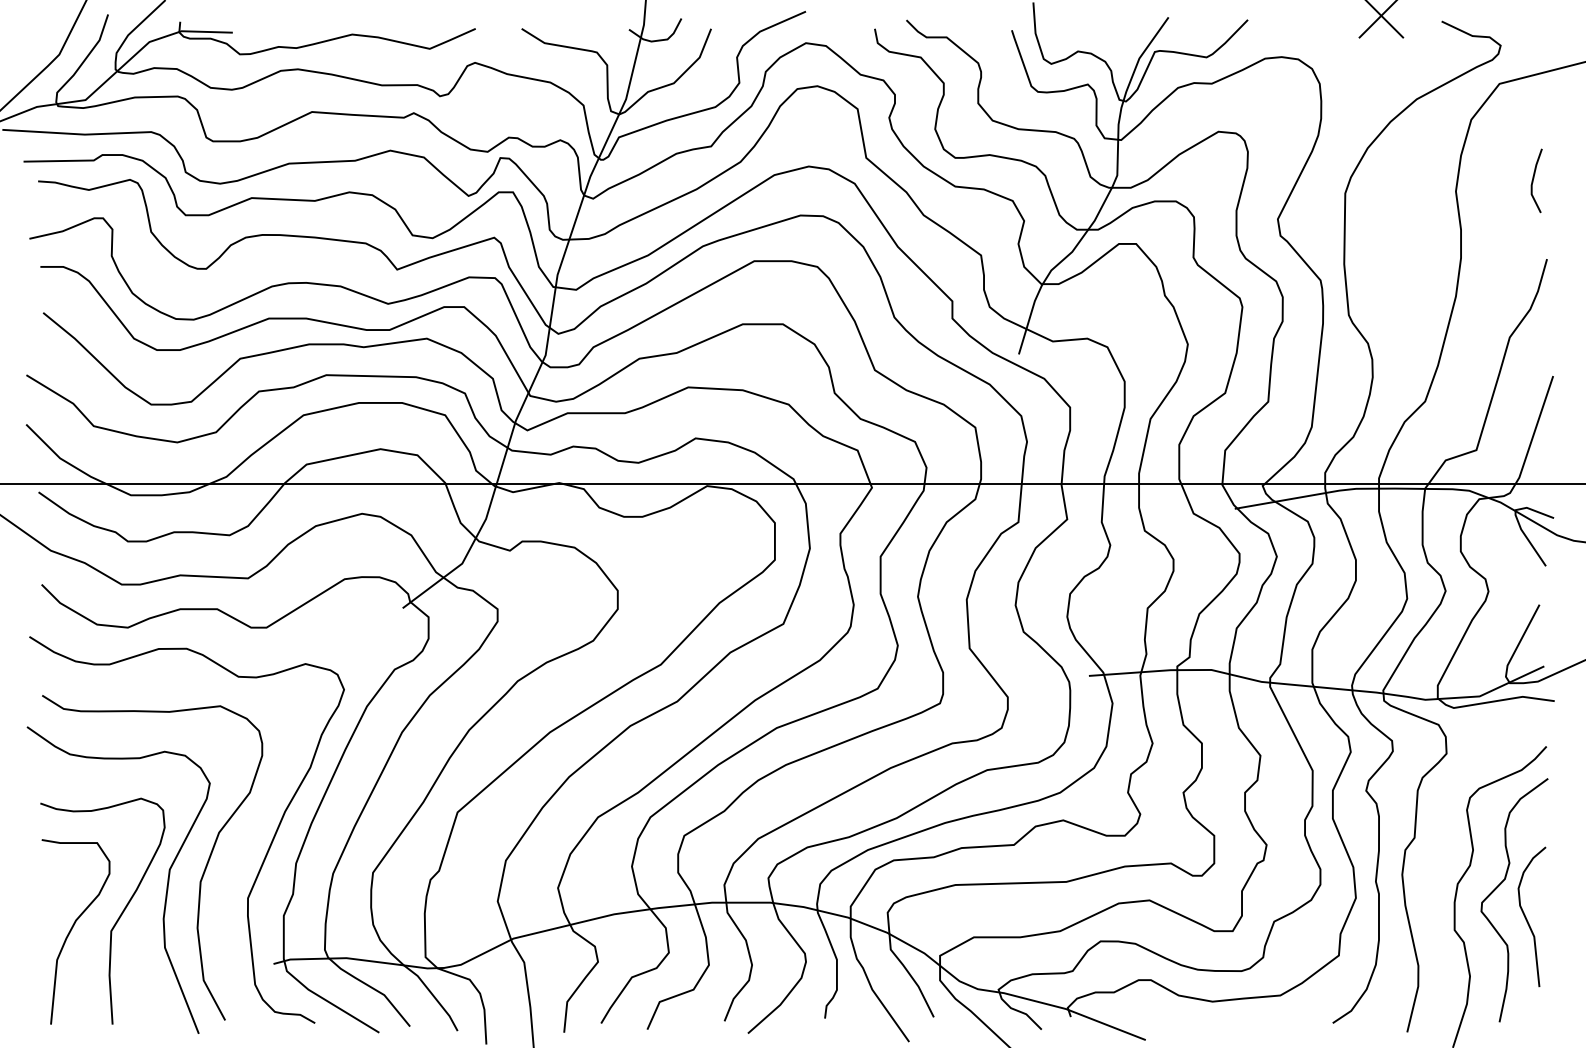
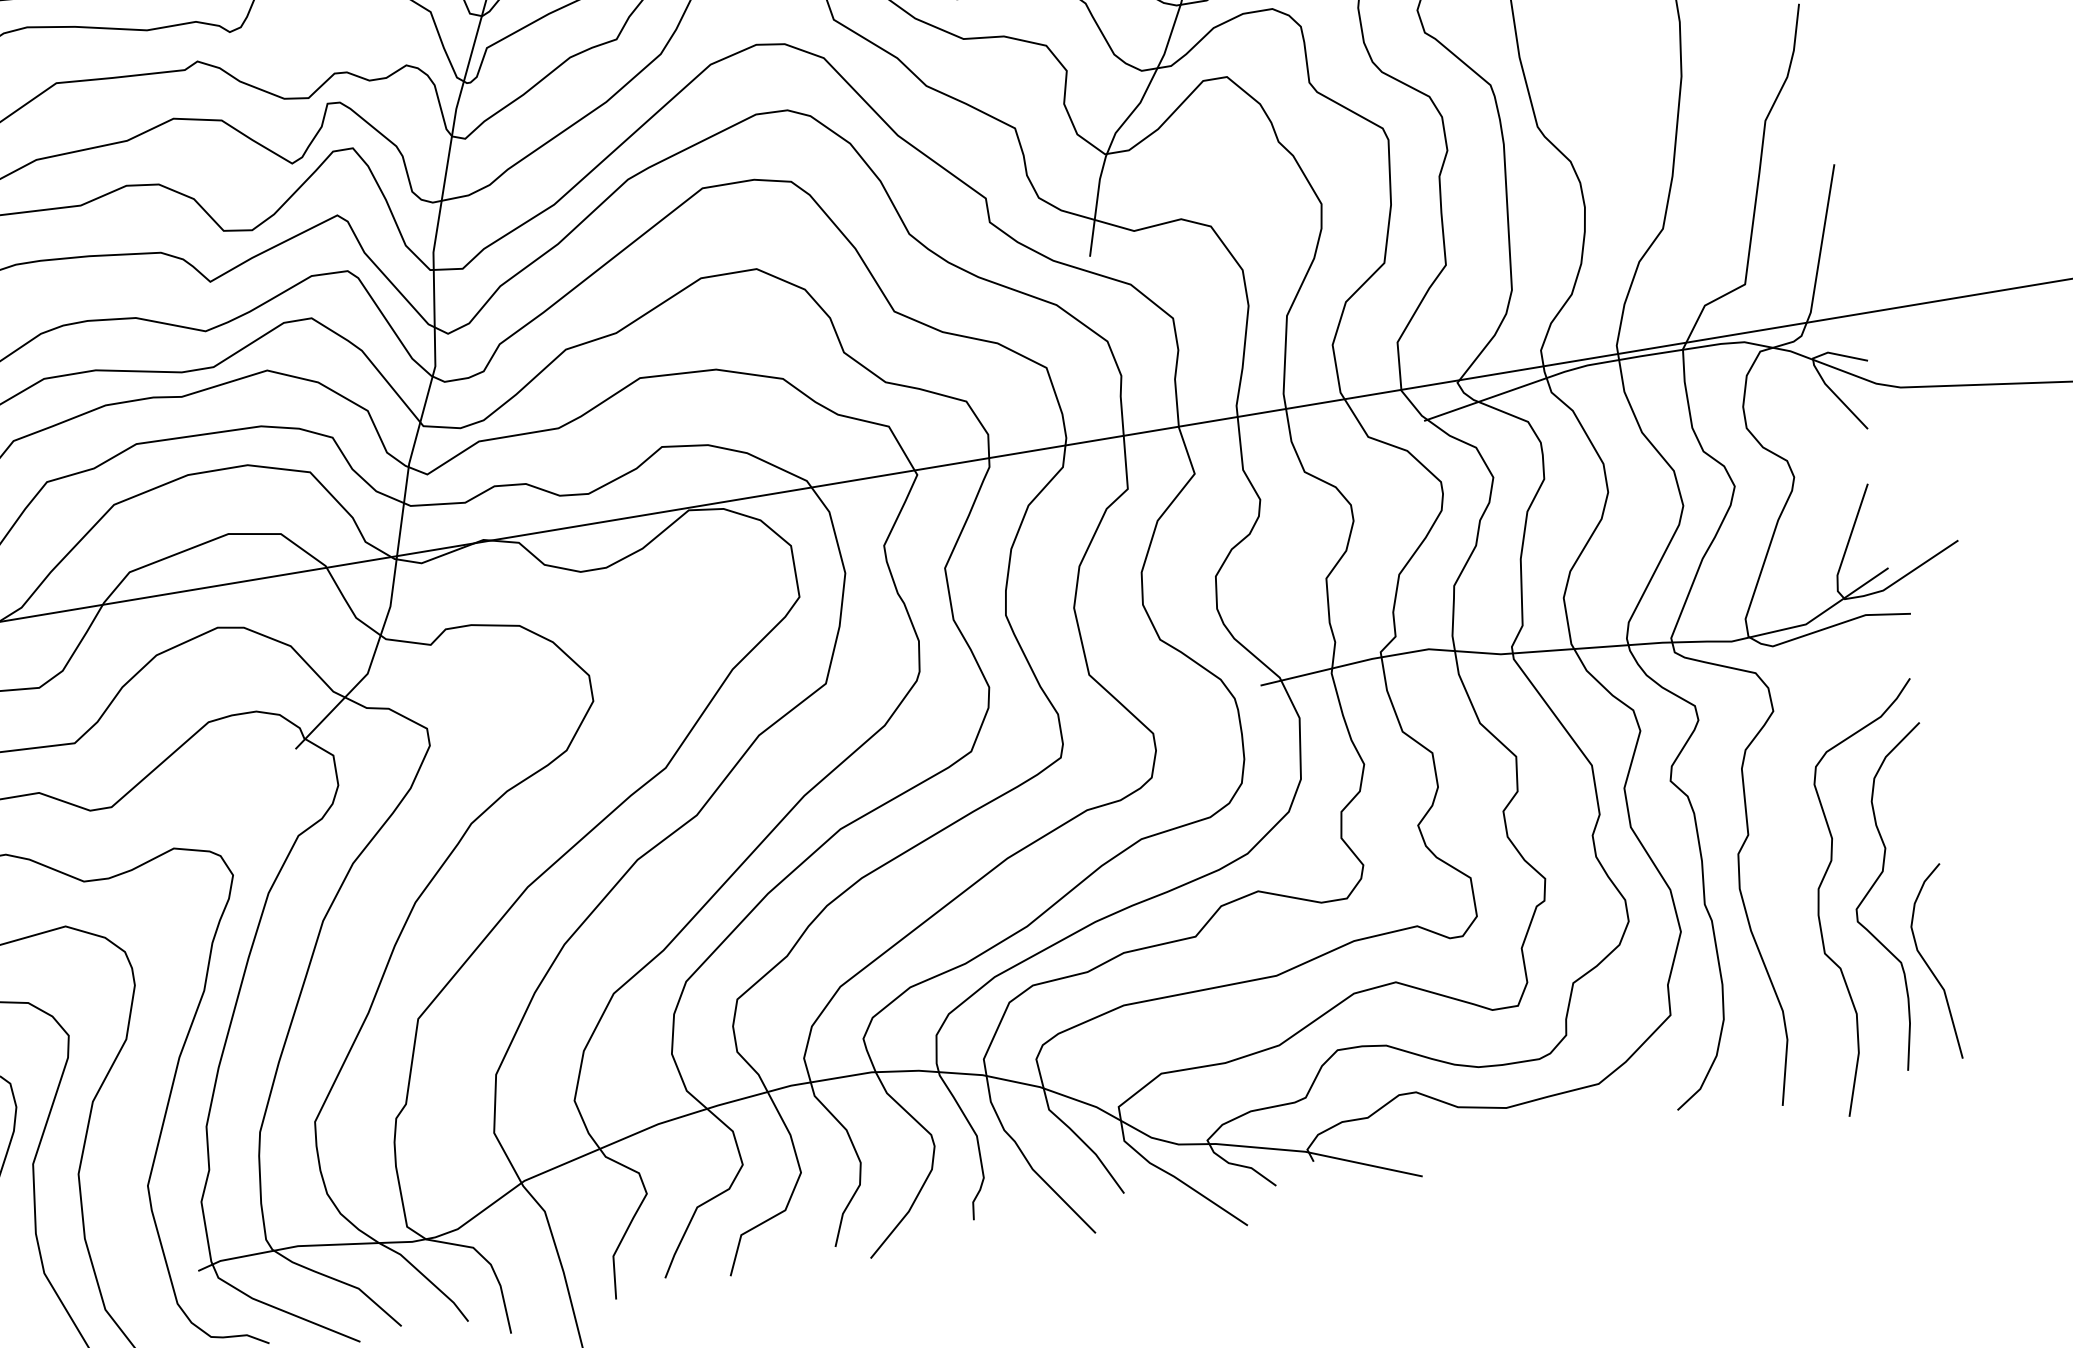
curve: (1526, 916) -> (1928, 963), moved

